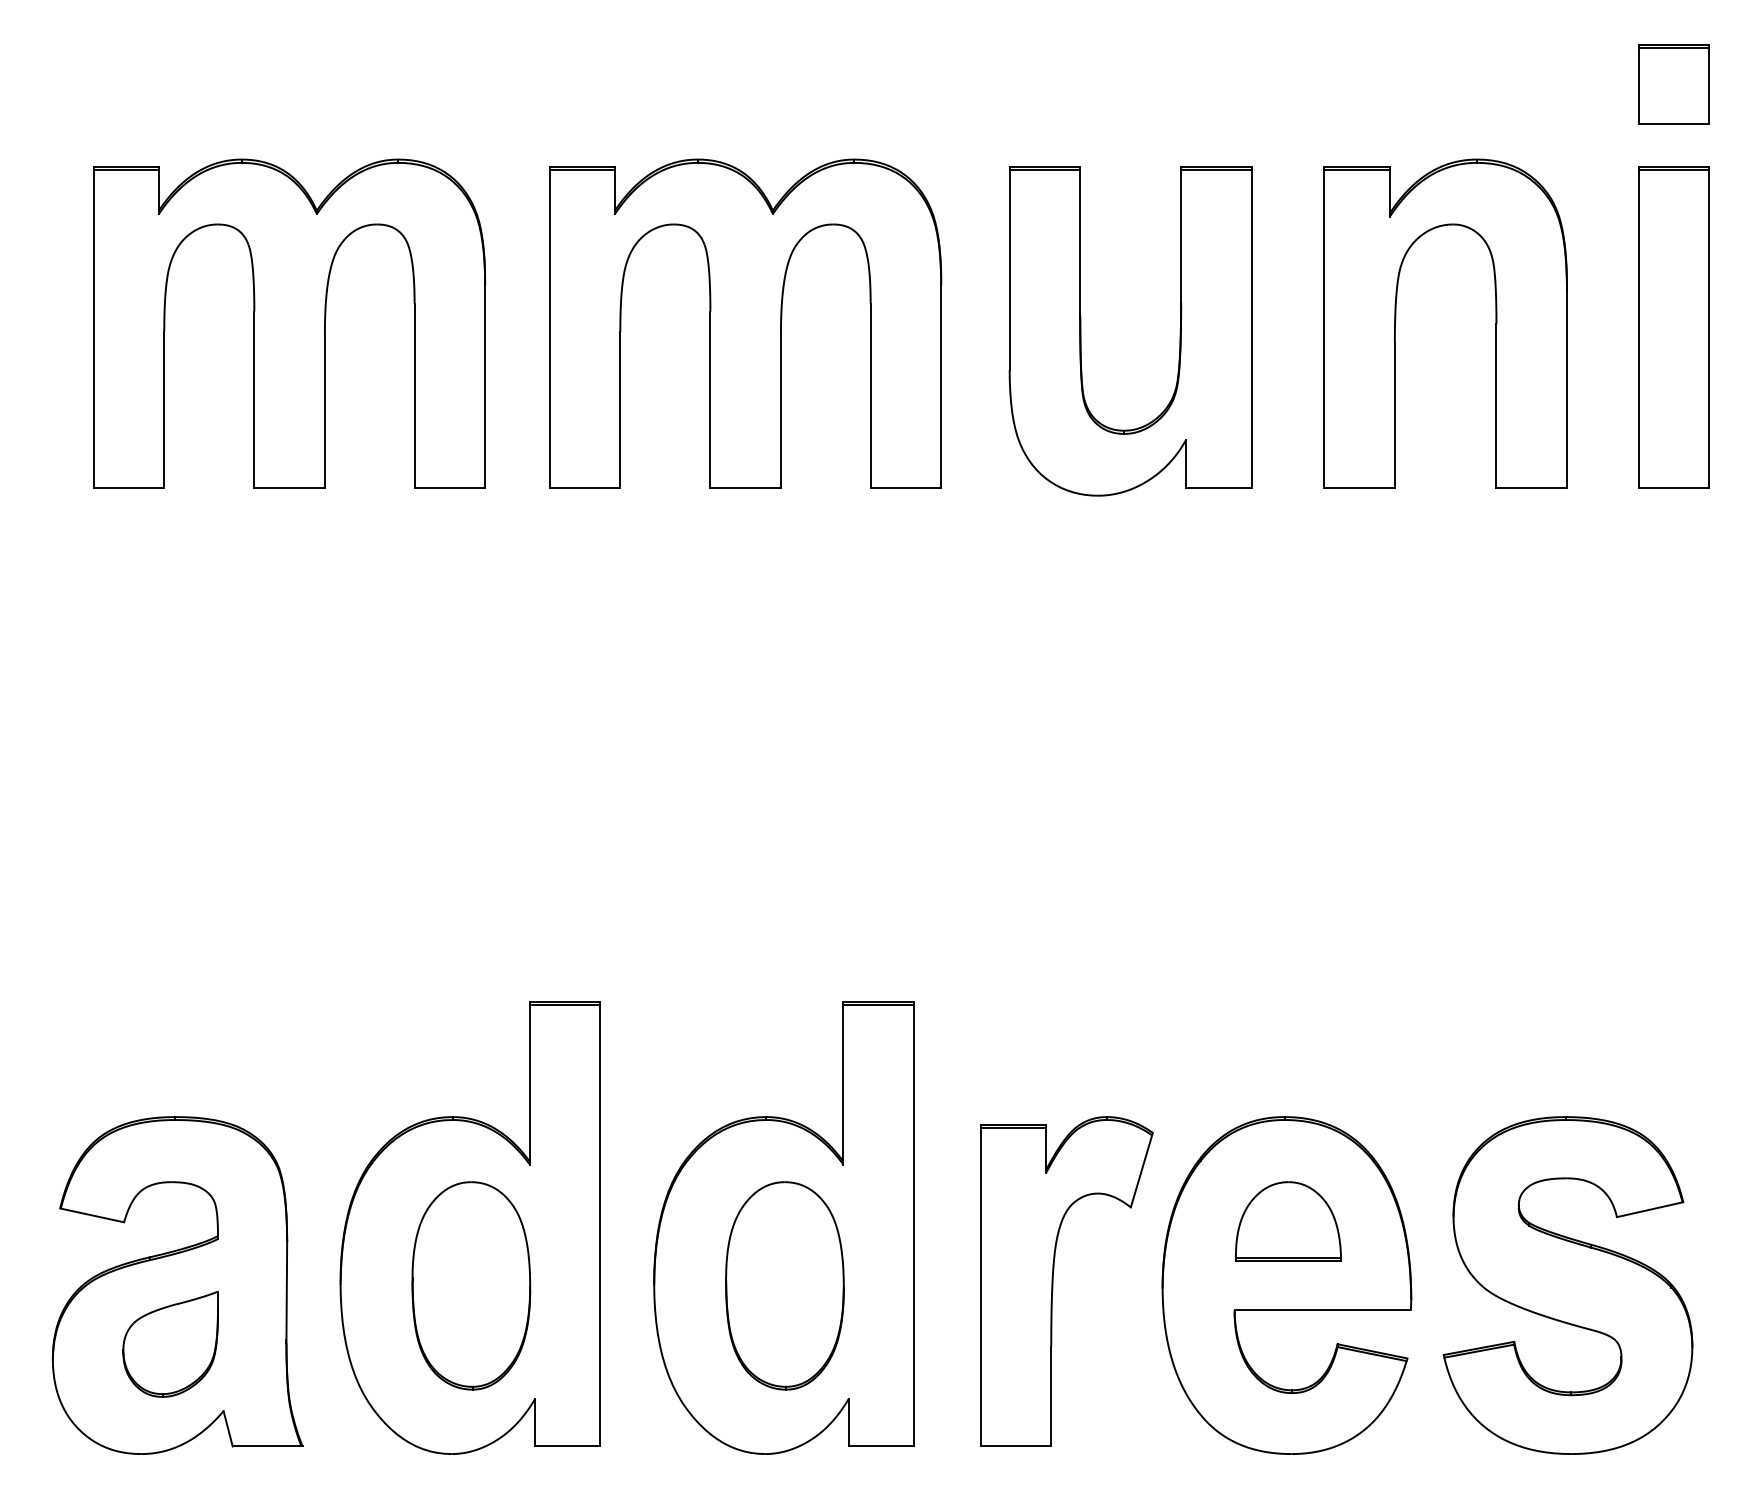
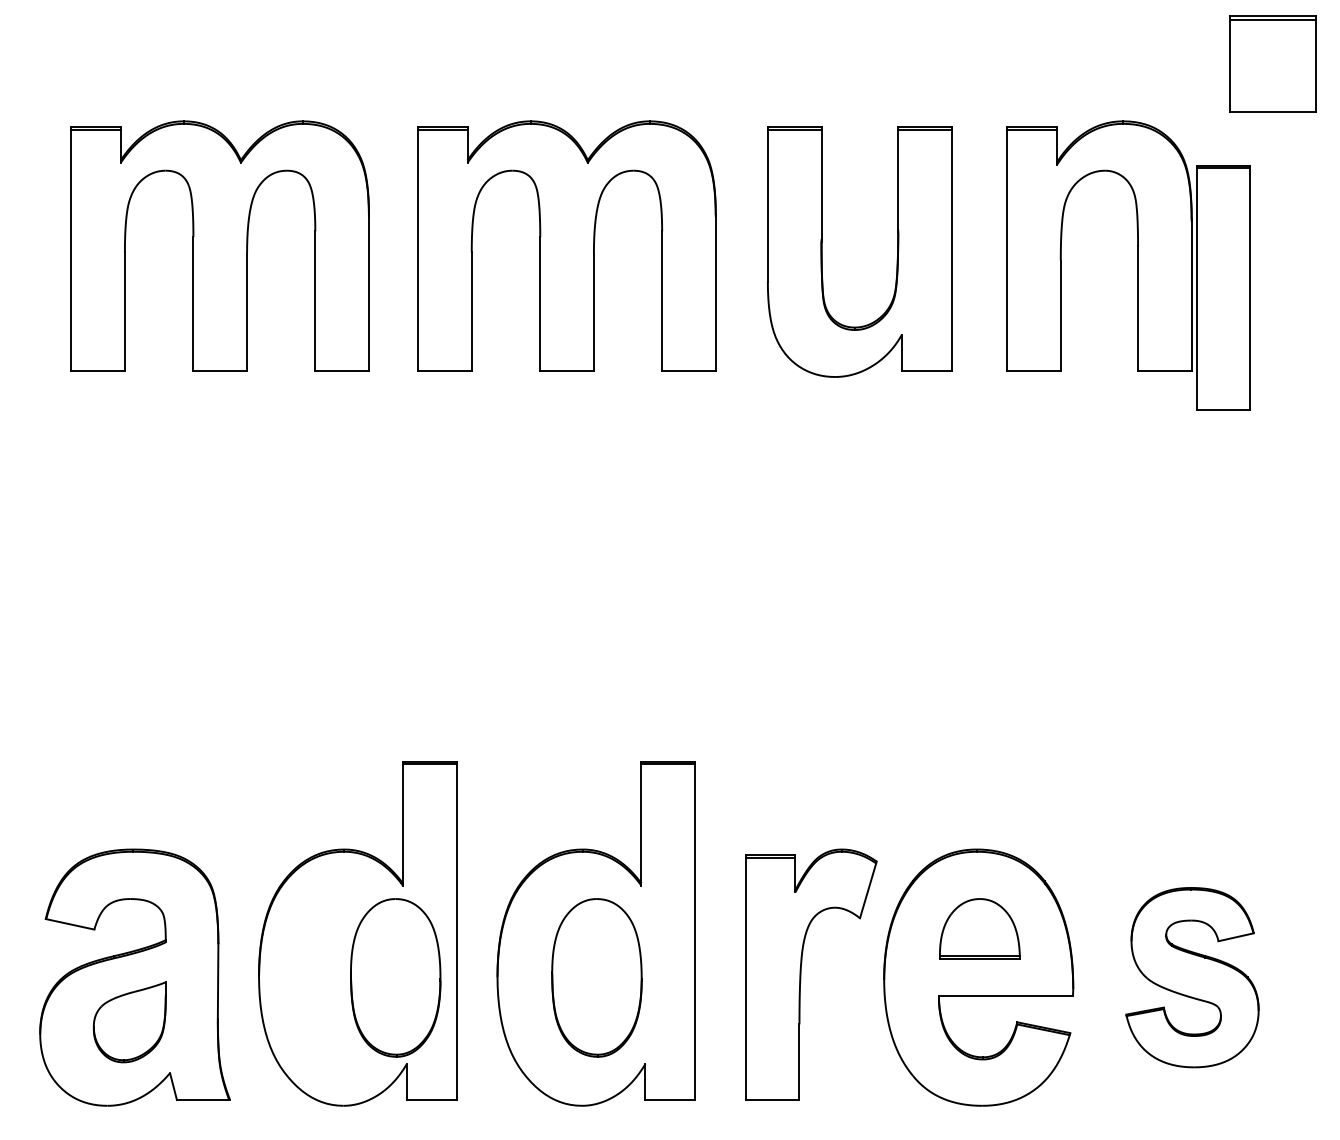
part: (1673, 84) -> (1272, 64), size x1.6
part: (1673, 327) -> (1223, 287), moved
part: (471, 1285) -> (395, 977), moved
part: (1567, 1285) -> (1192, 977), size x0.7

